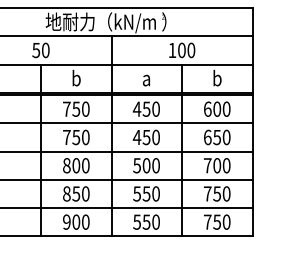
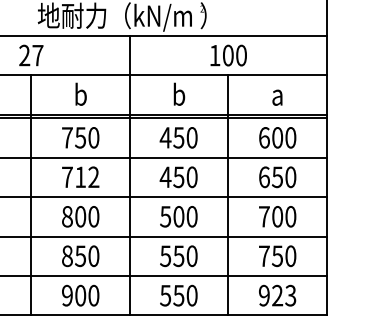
text: (40, 50) -> (30, 55), 50 -> 27
text: (146, 77) -> (178, 93), a -> b
text: (217, 77) -> (278, 93), b -> a
text: (80, 137) -> (86, 177), 750 -> 712
text: (216, 221) -> (276, 294), 750 -> 923

